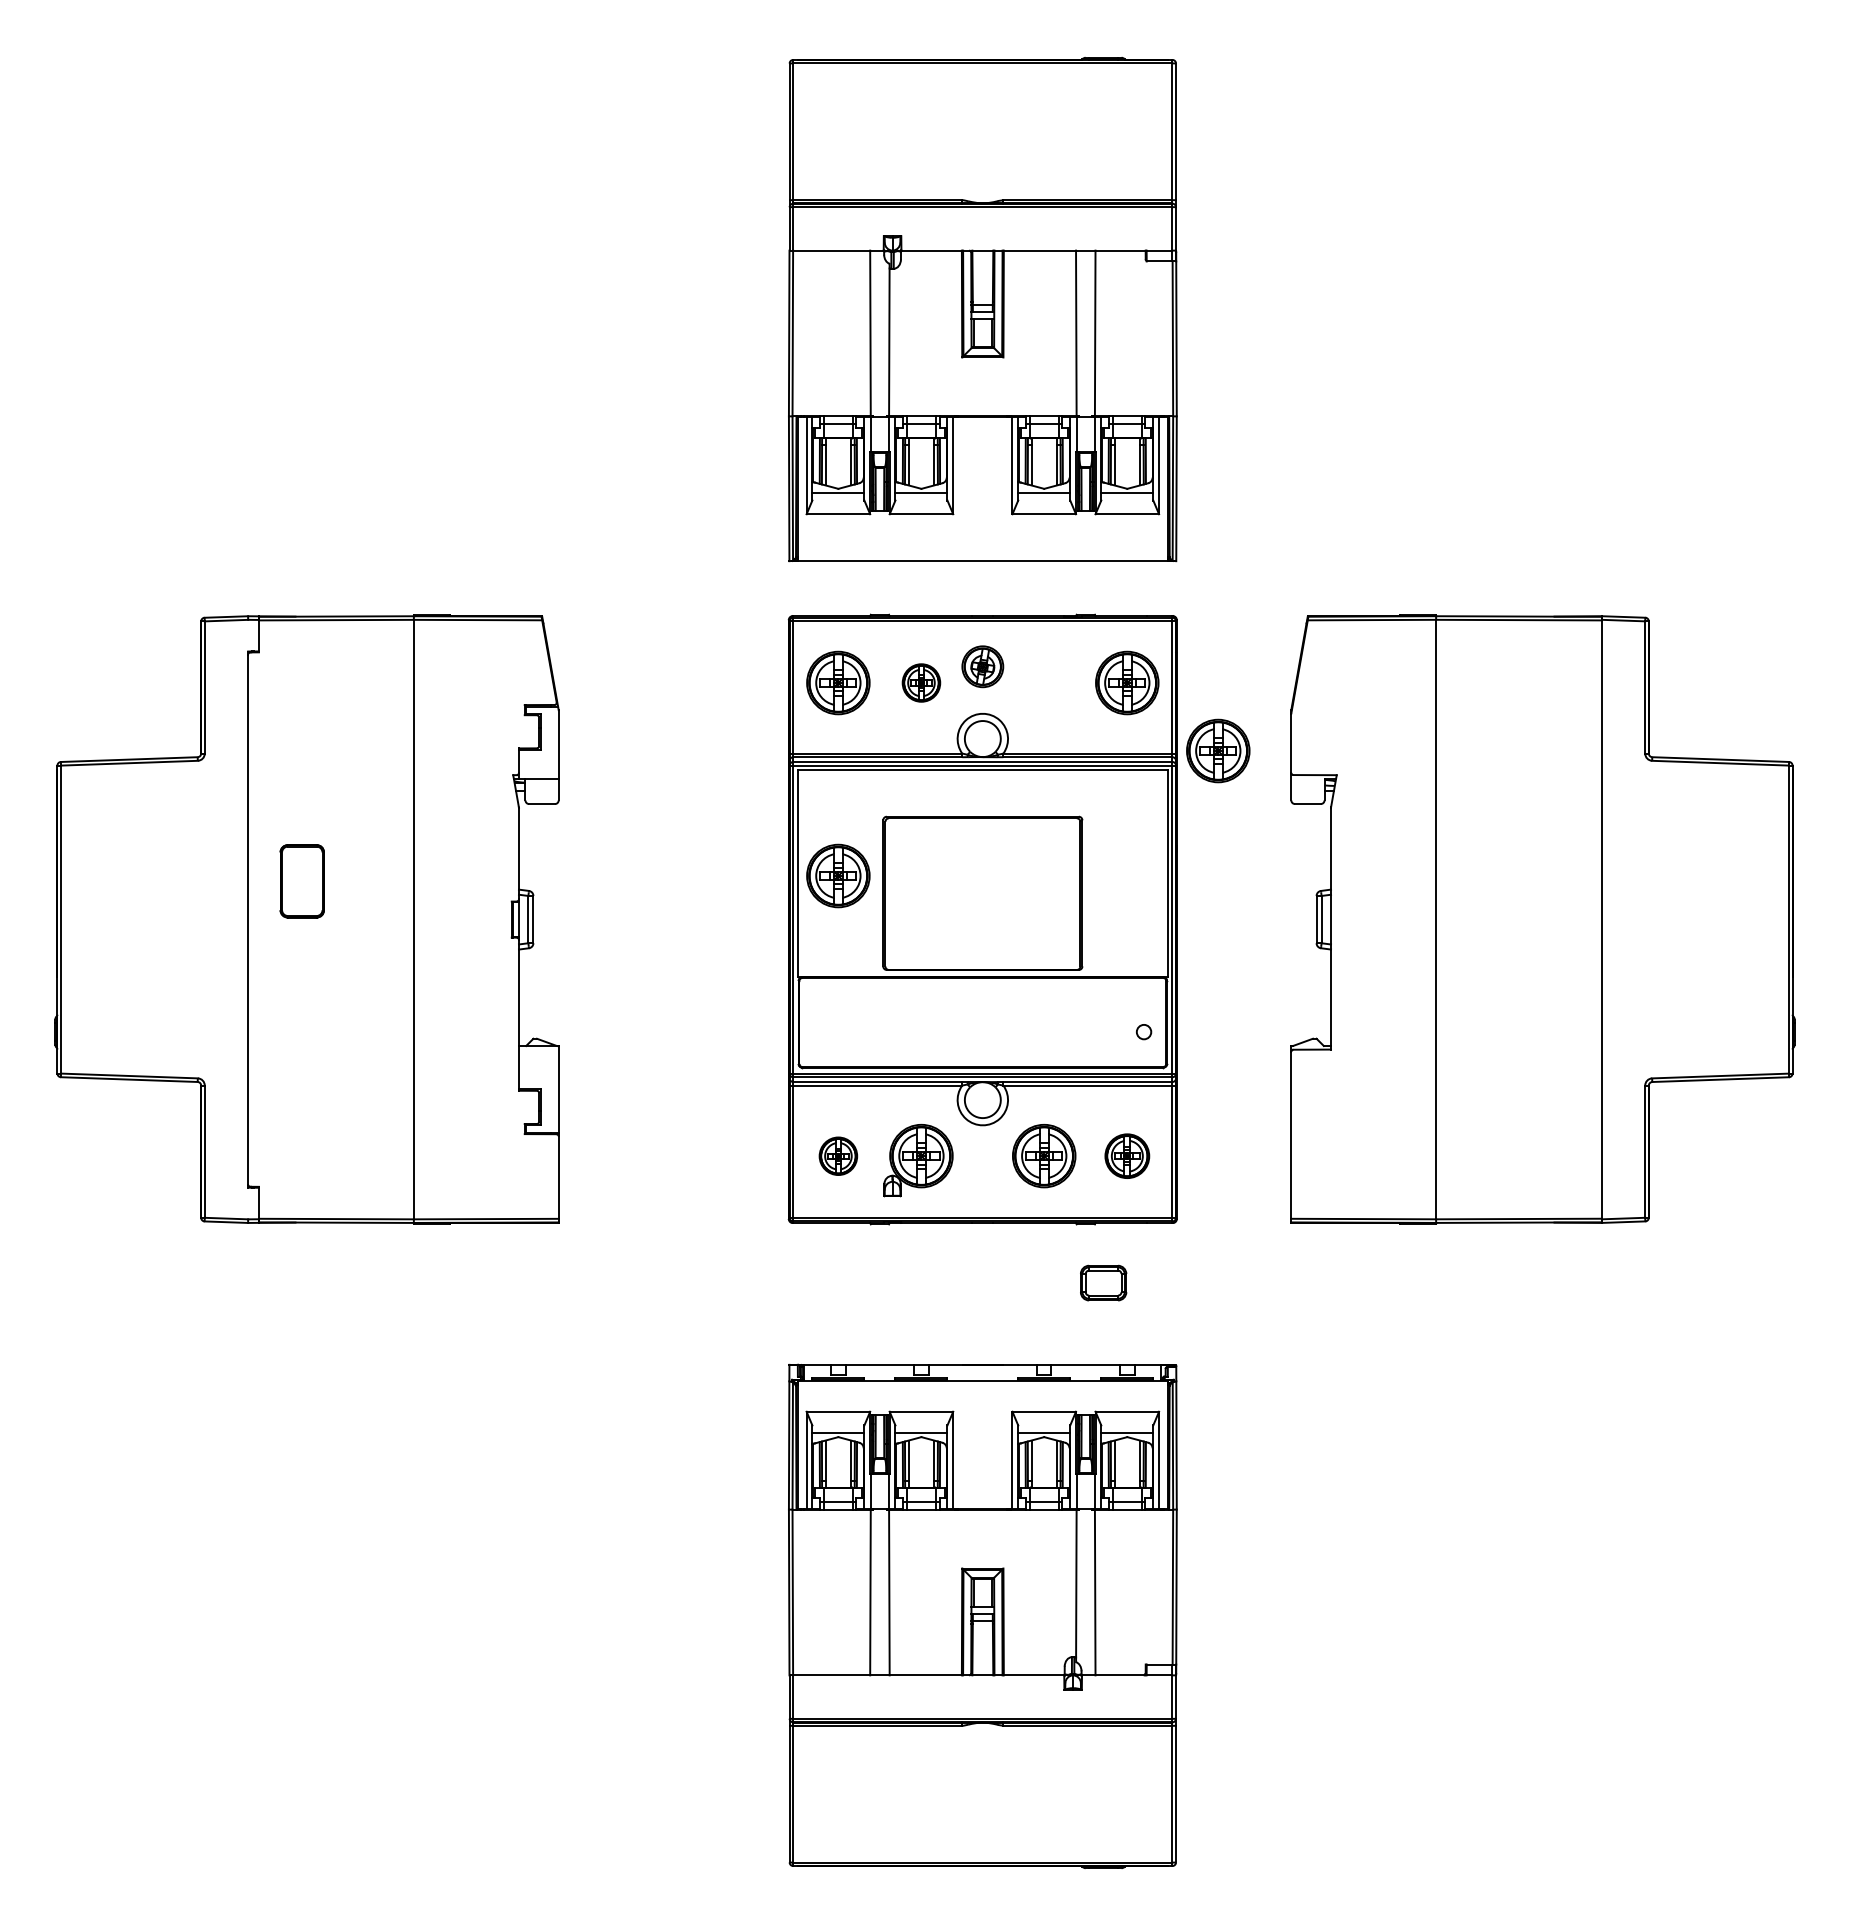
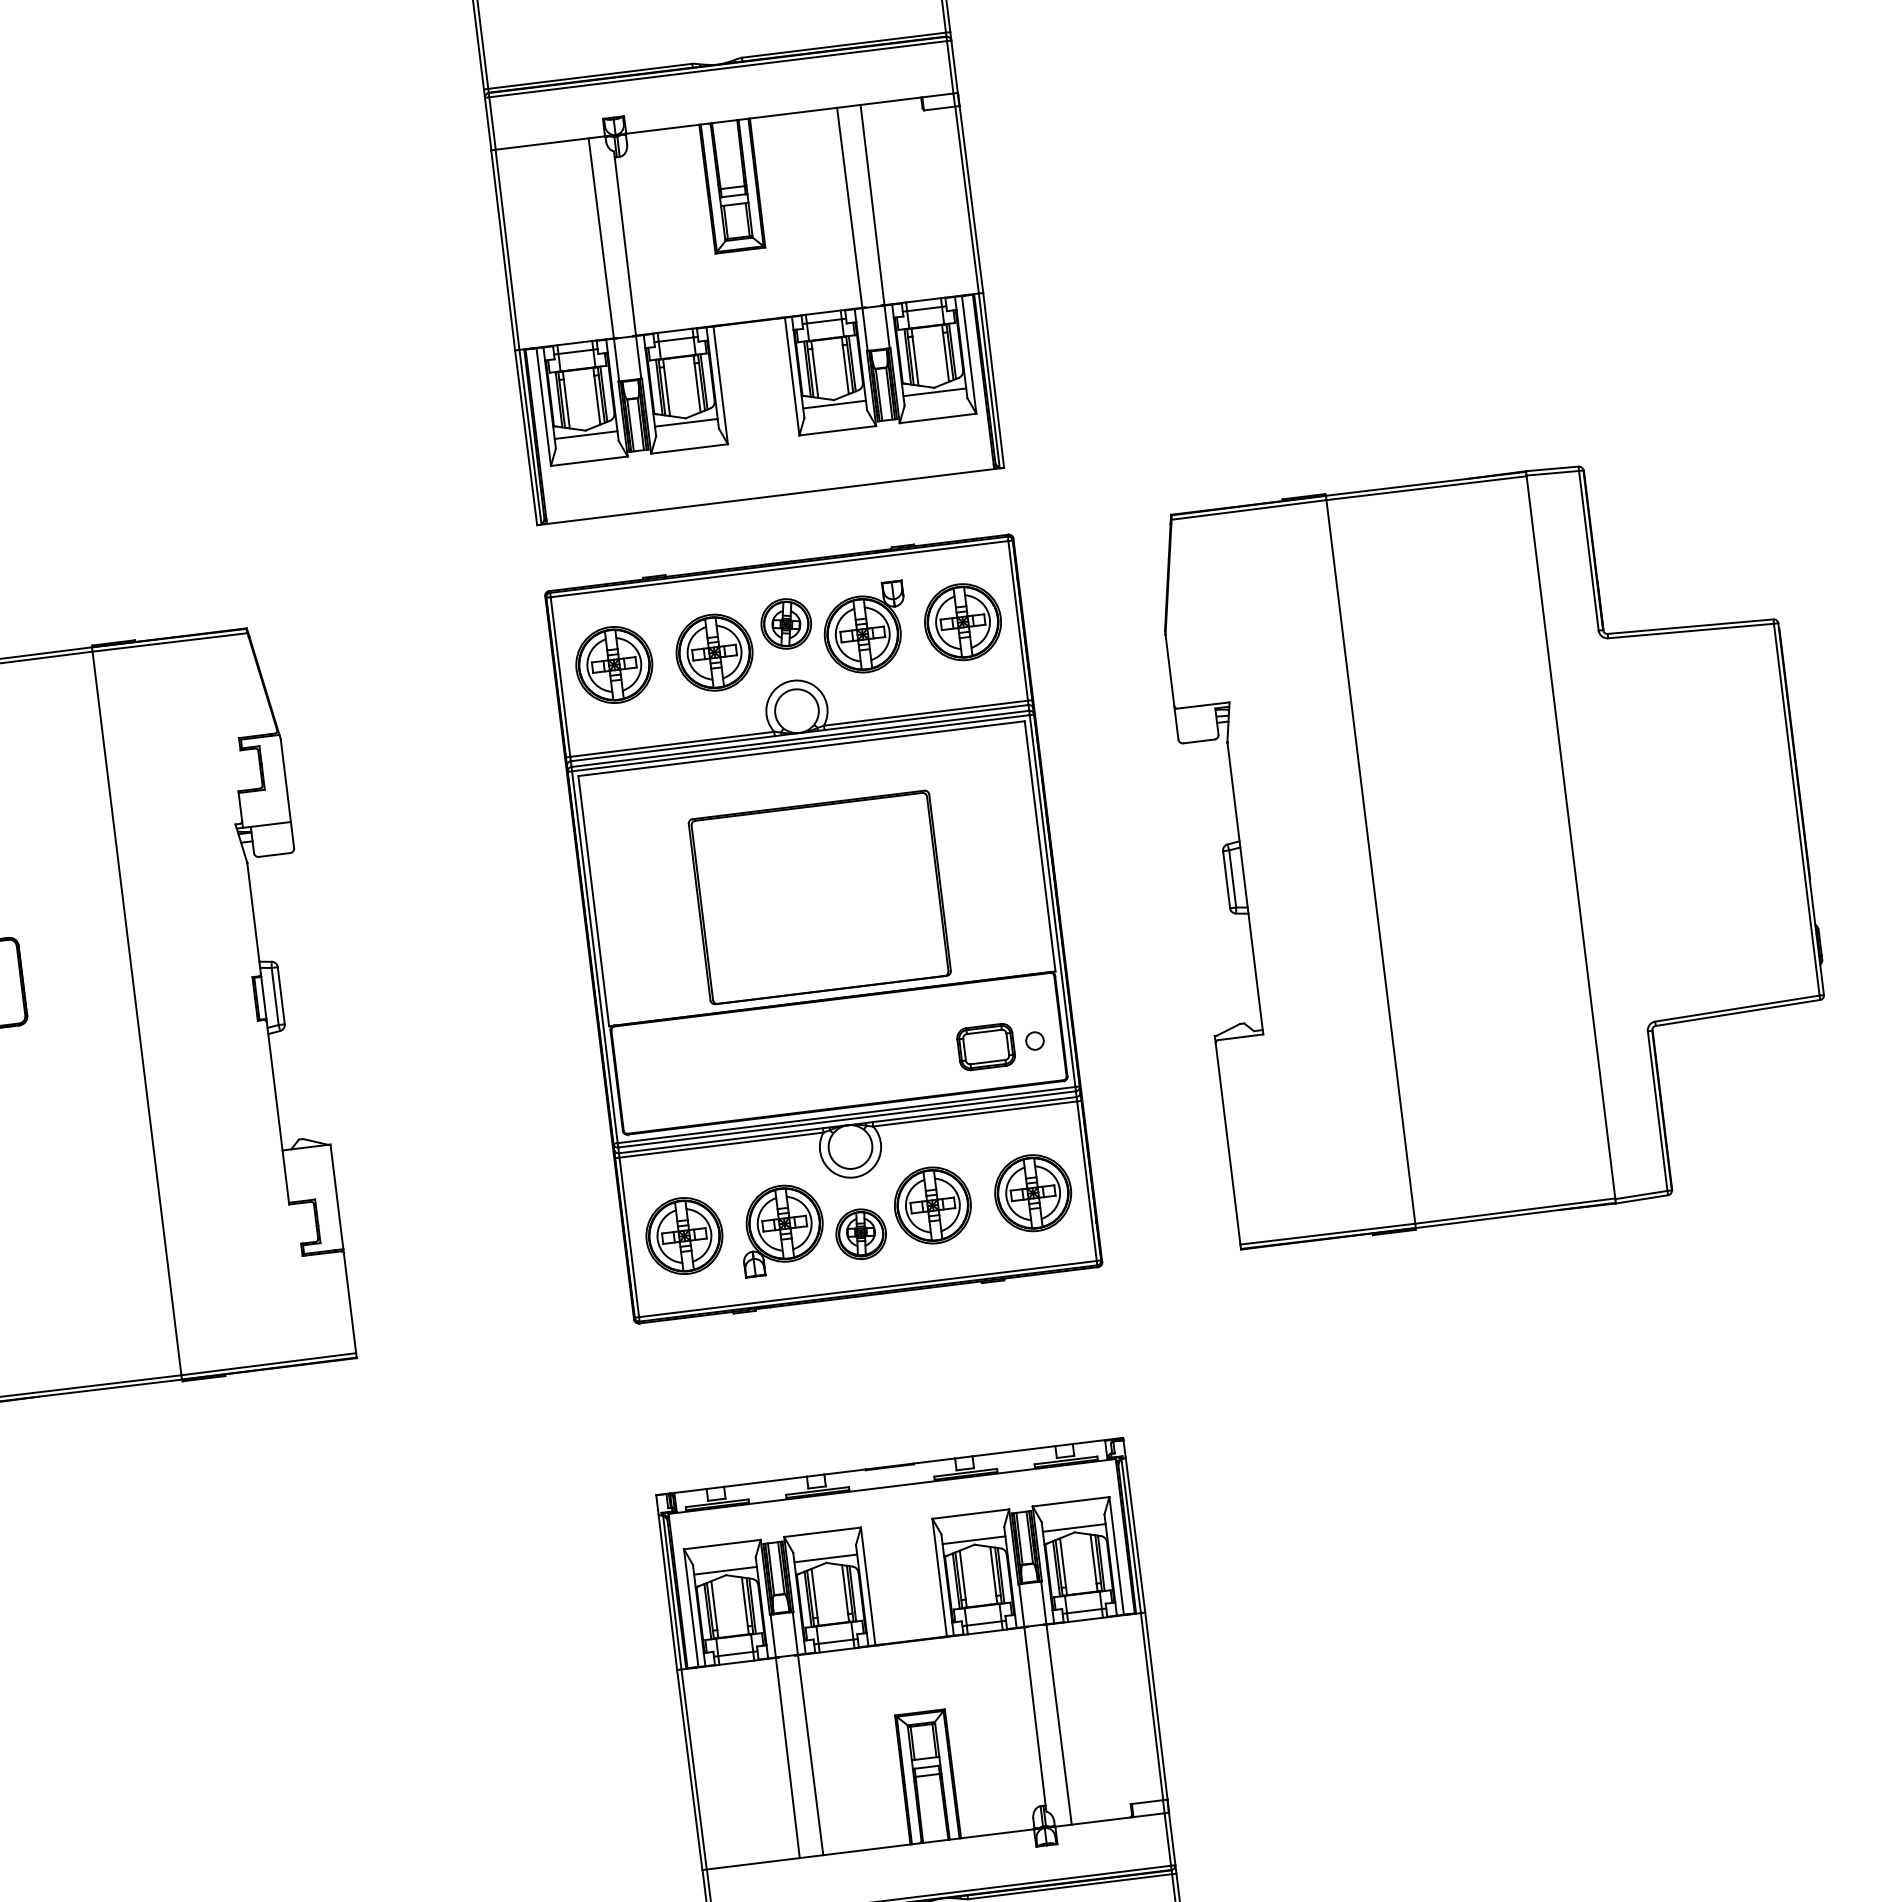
part: (1047, 678) -> (866, 628), added
part: (921, 682) -> (714, 652), size x1.67
part: (1218, 750) -> (1083, 690), removed
part: (838, 875) -> (642, 897), removed
part: (838, 1156) -> (684, 1236), size x1.67
part: (1127, 1156) -> (1033, 1193), size x1.43
part: (982, 1172) -> (860, 1234), added
part: (1103, 1282) -> (985, 1046), moved

